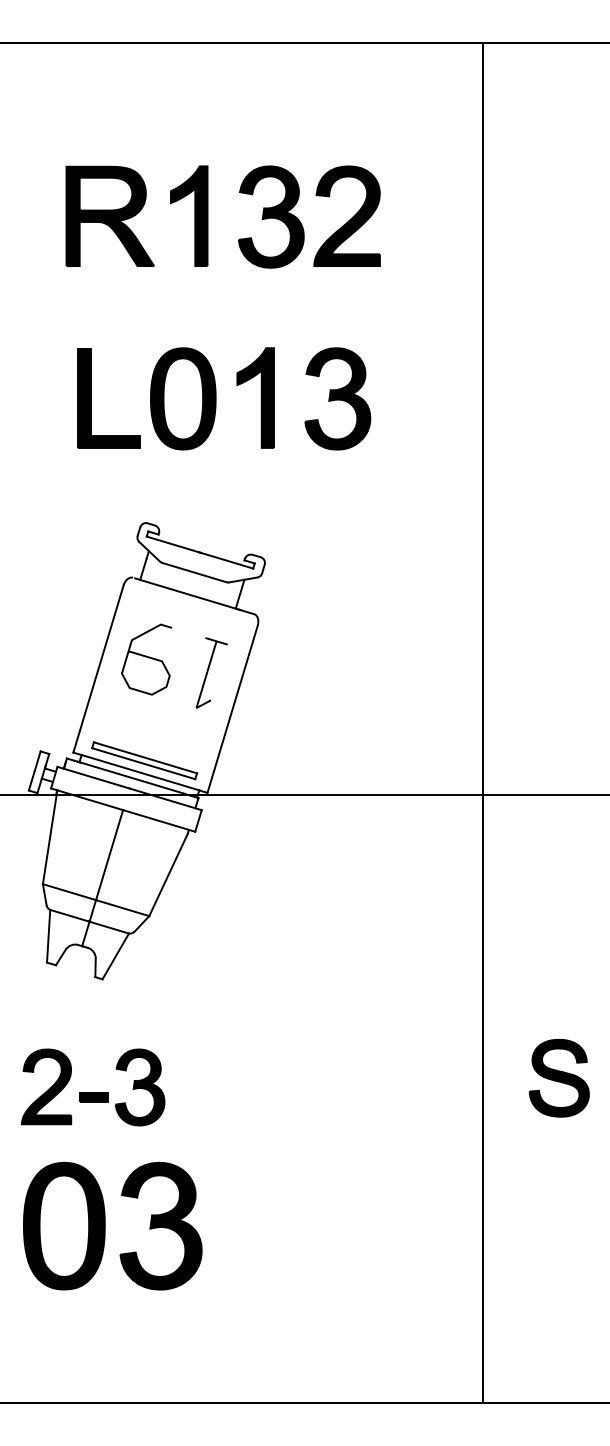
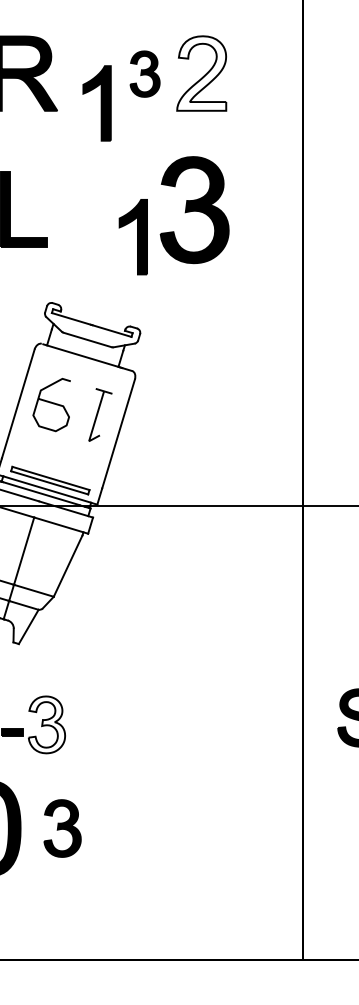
part: (189, 215) -> (97, 102), moved
part: (271, 216) -> (145, 73), size x0.6
fill: (346, 216) -> (201, 73), removed
part: (255, 397) -> (133, 236), moved
part: (183, 398) -> (79, 209), removed
part: (337, 398) -> (194, 209), size x1.4
fill: (139, 1087) -> (46, 724), removed
part: (160, 1225) -> (62, 828), size x0.6

